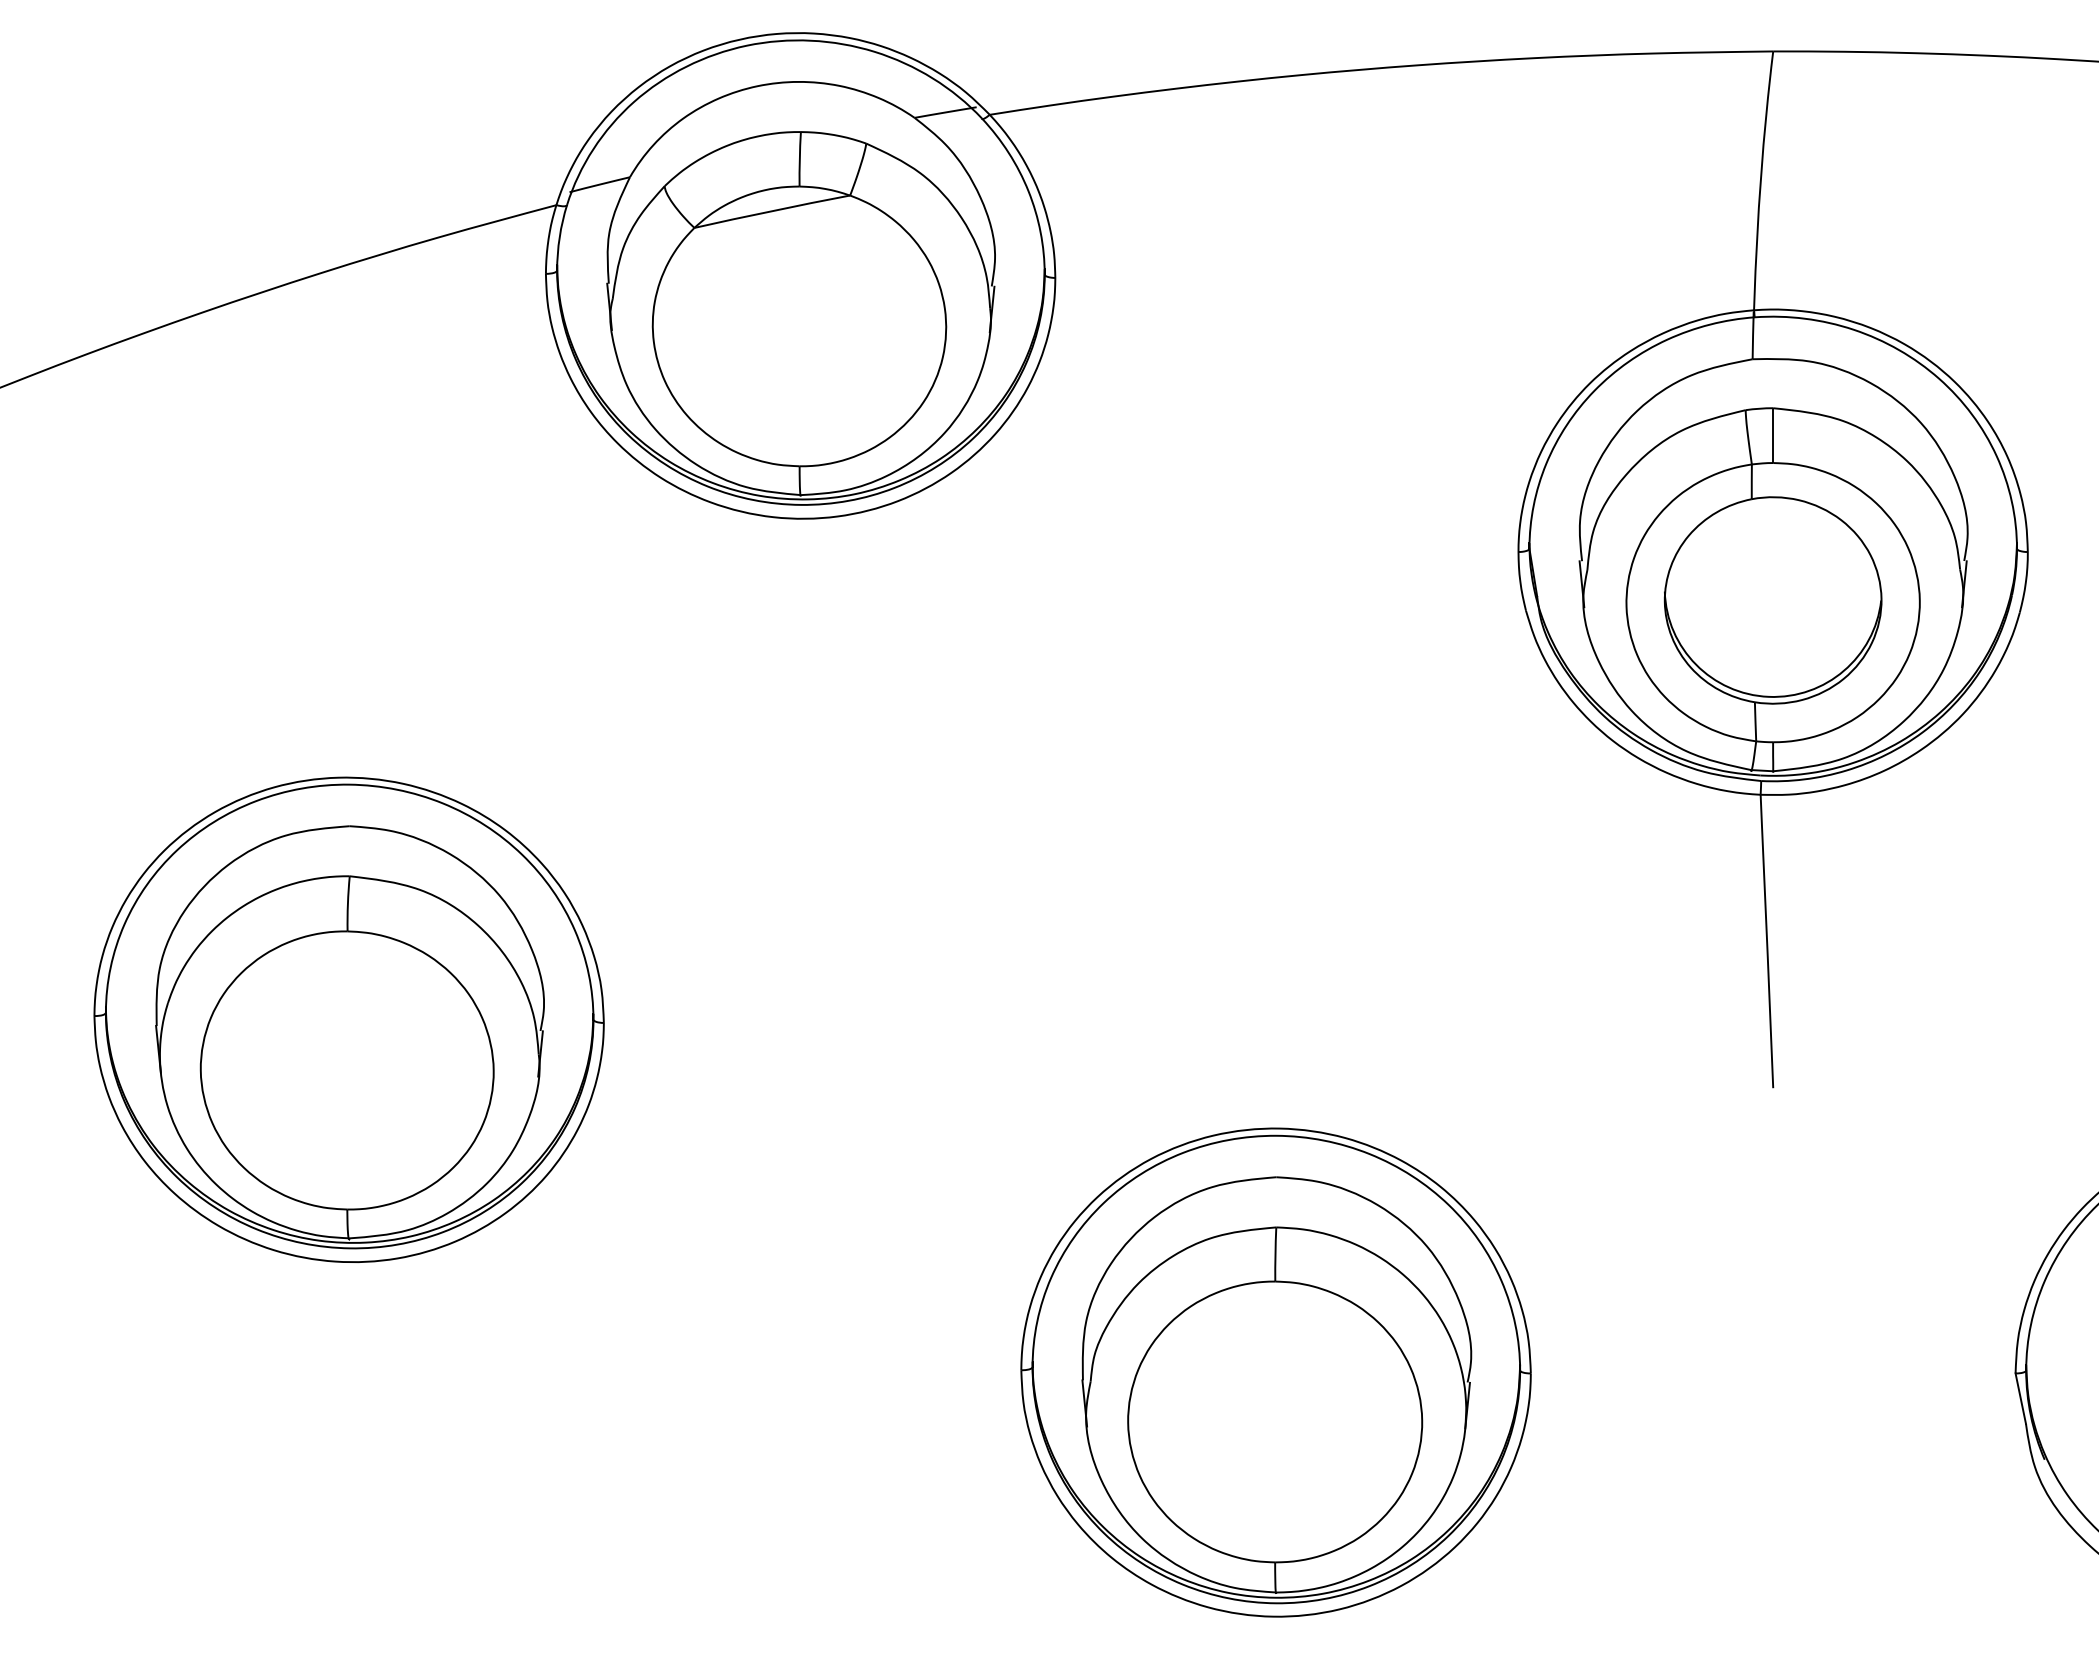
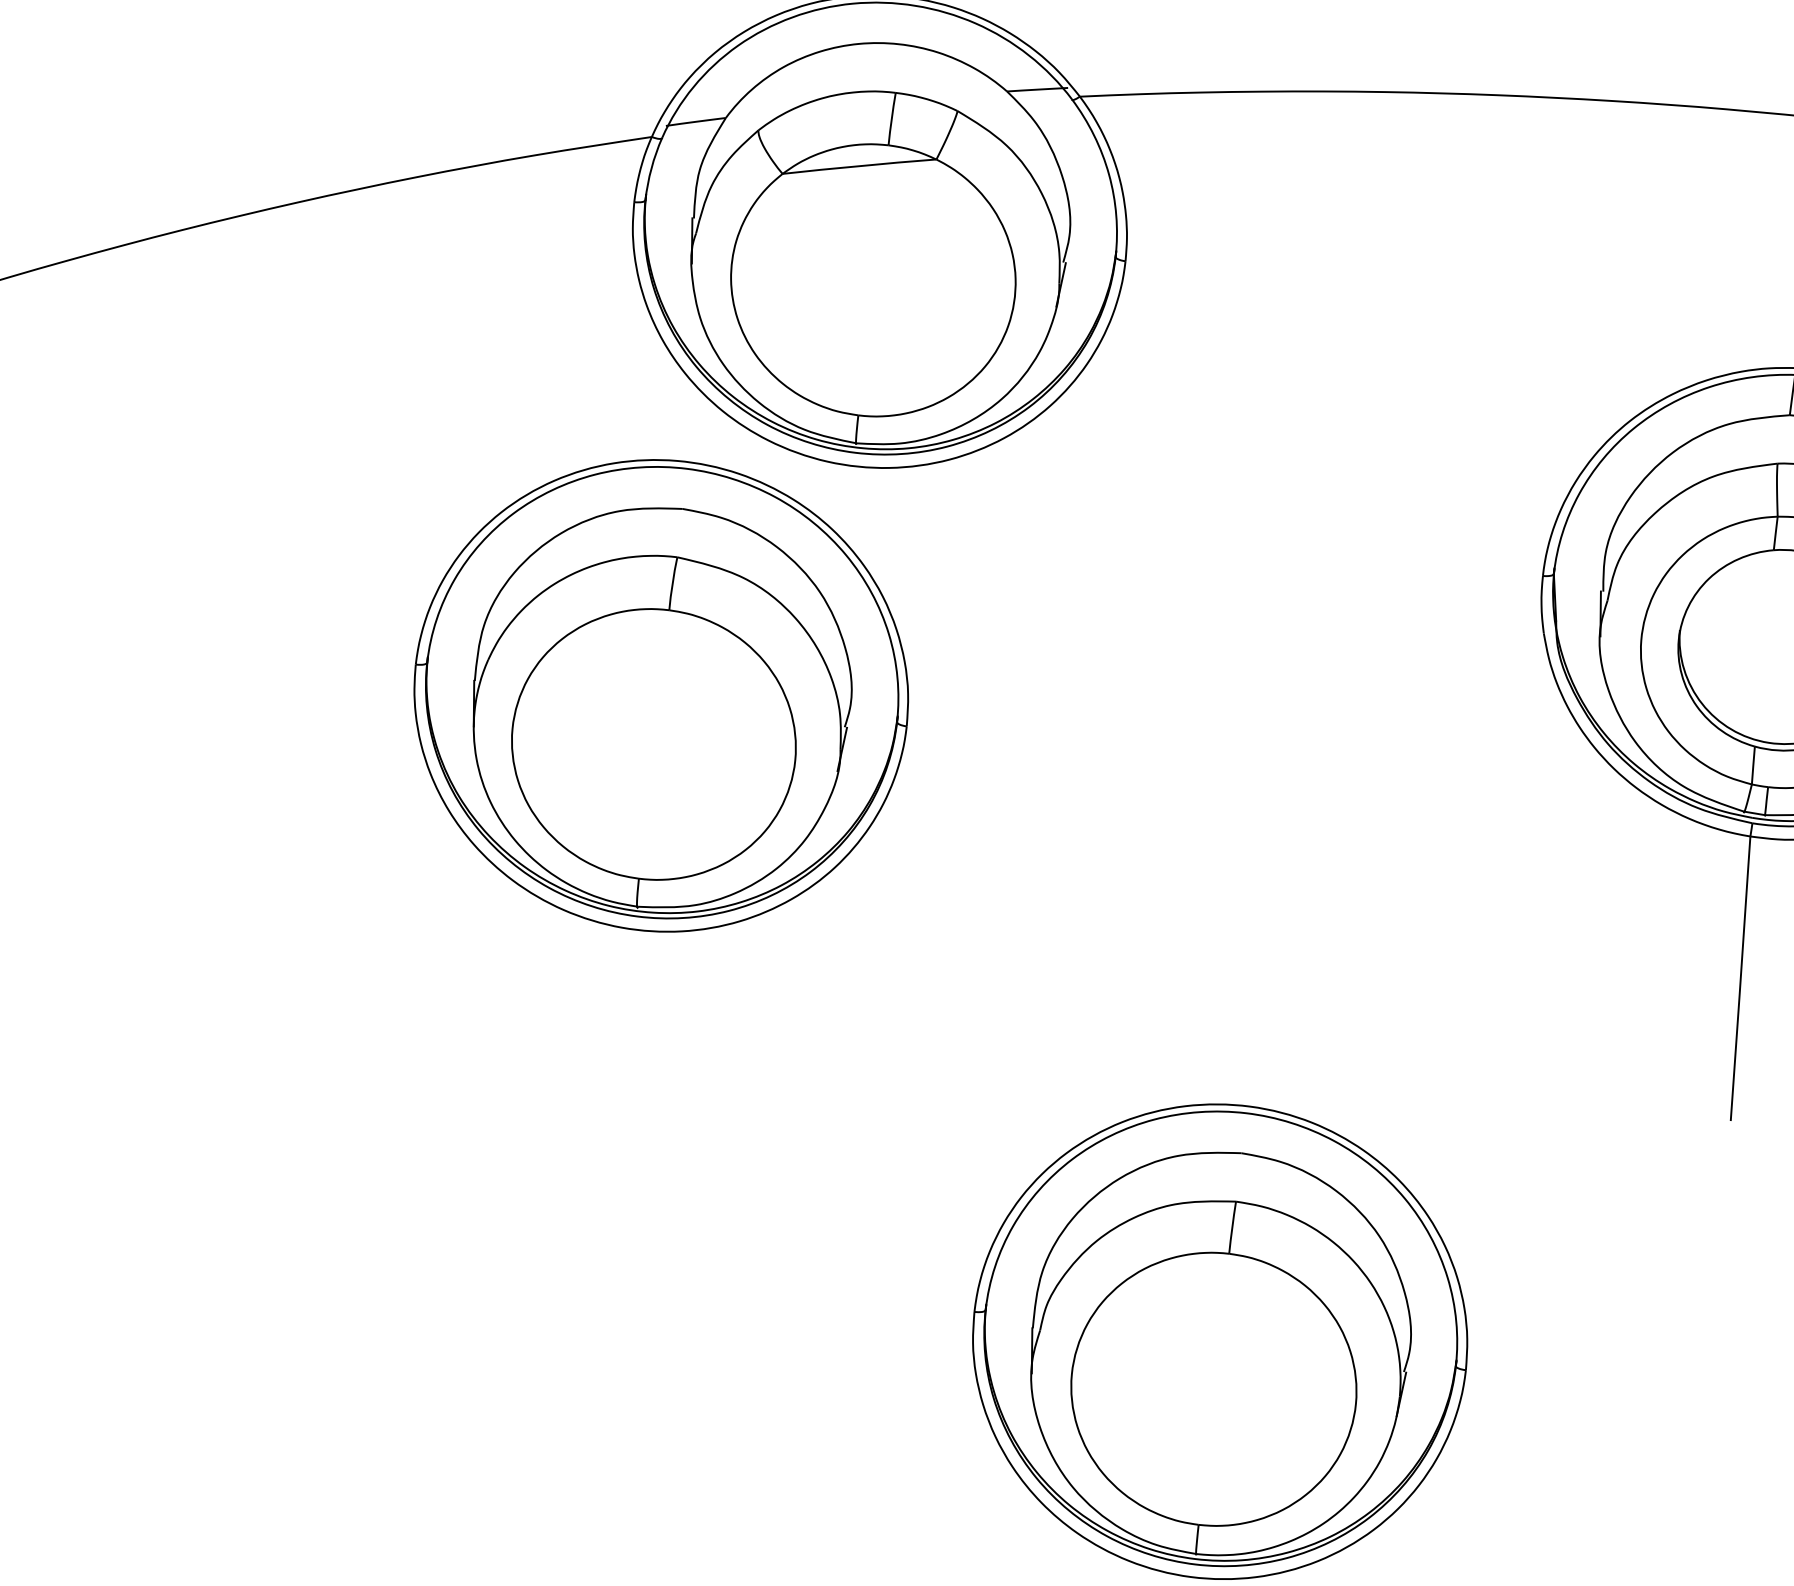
part: (348, 1019) -> (660, 695), moved

